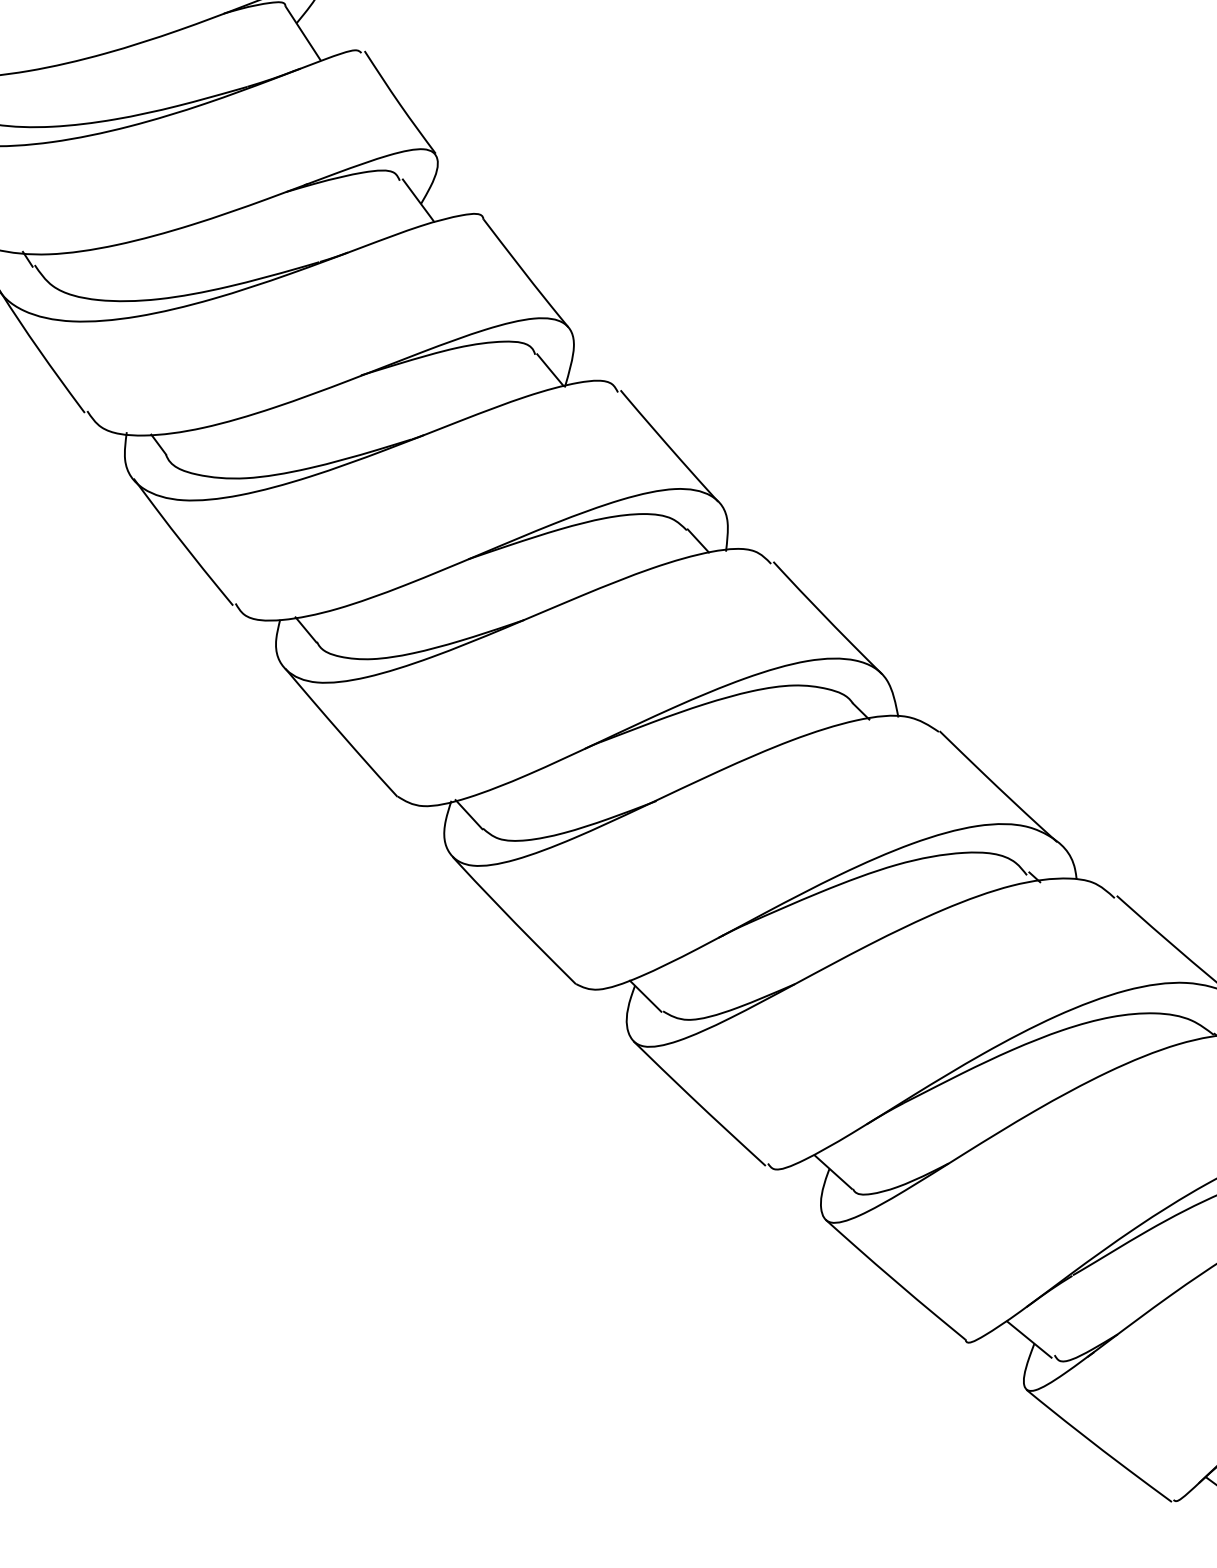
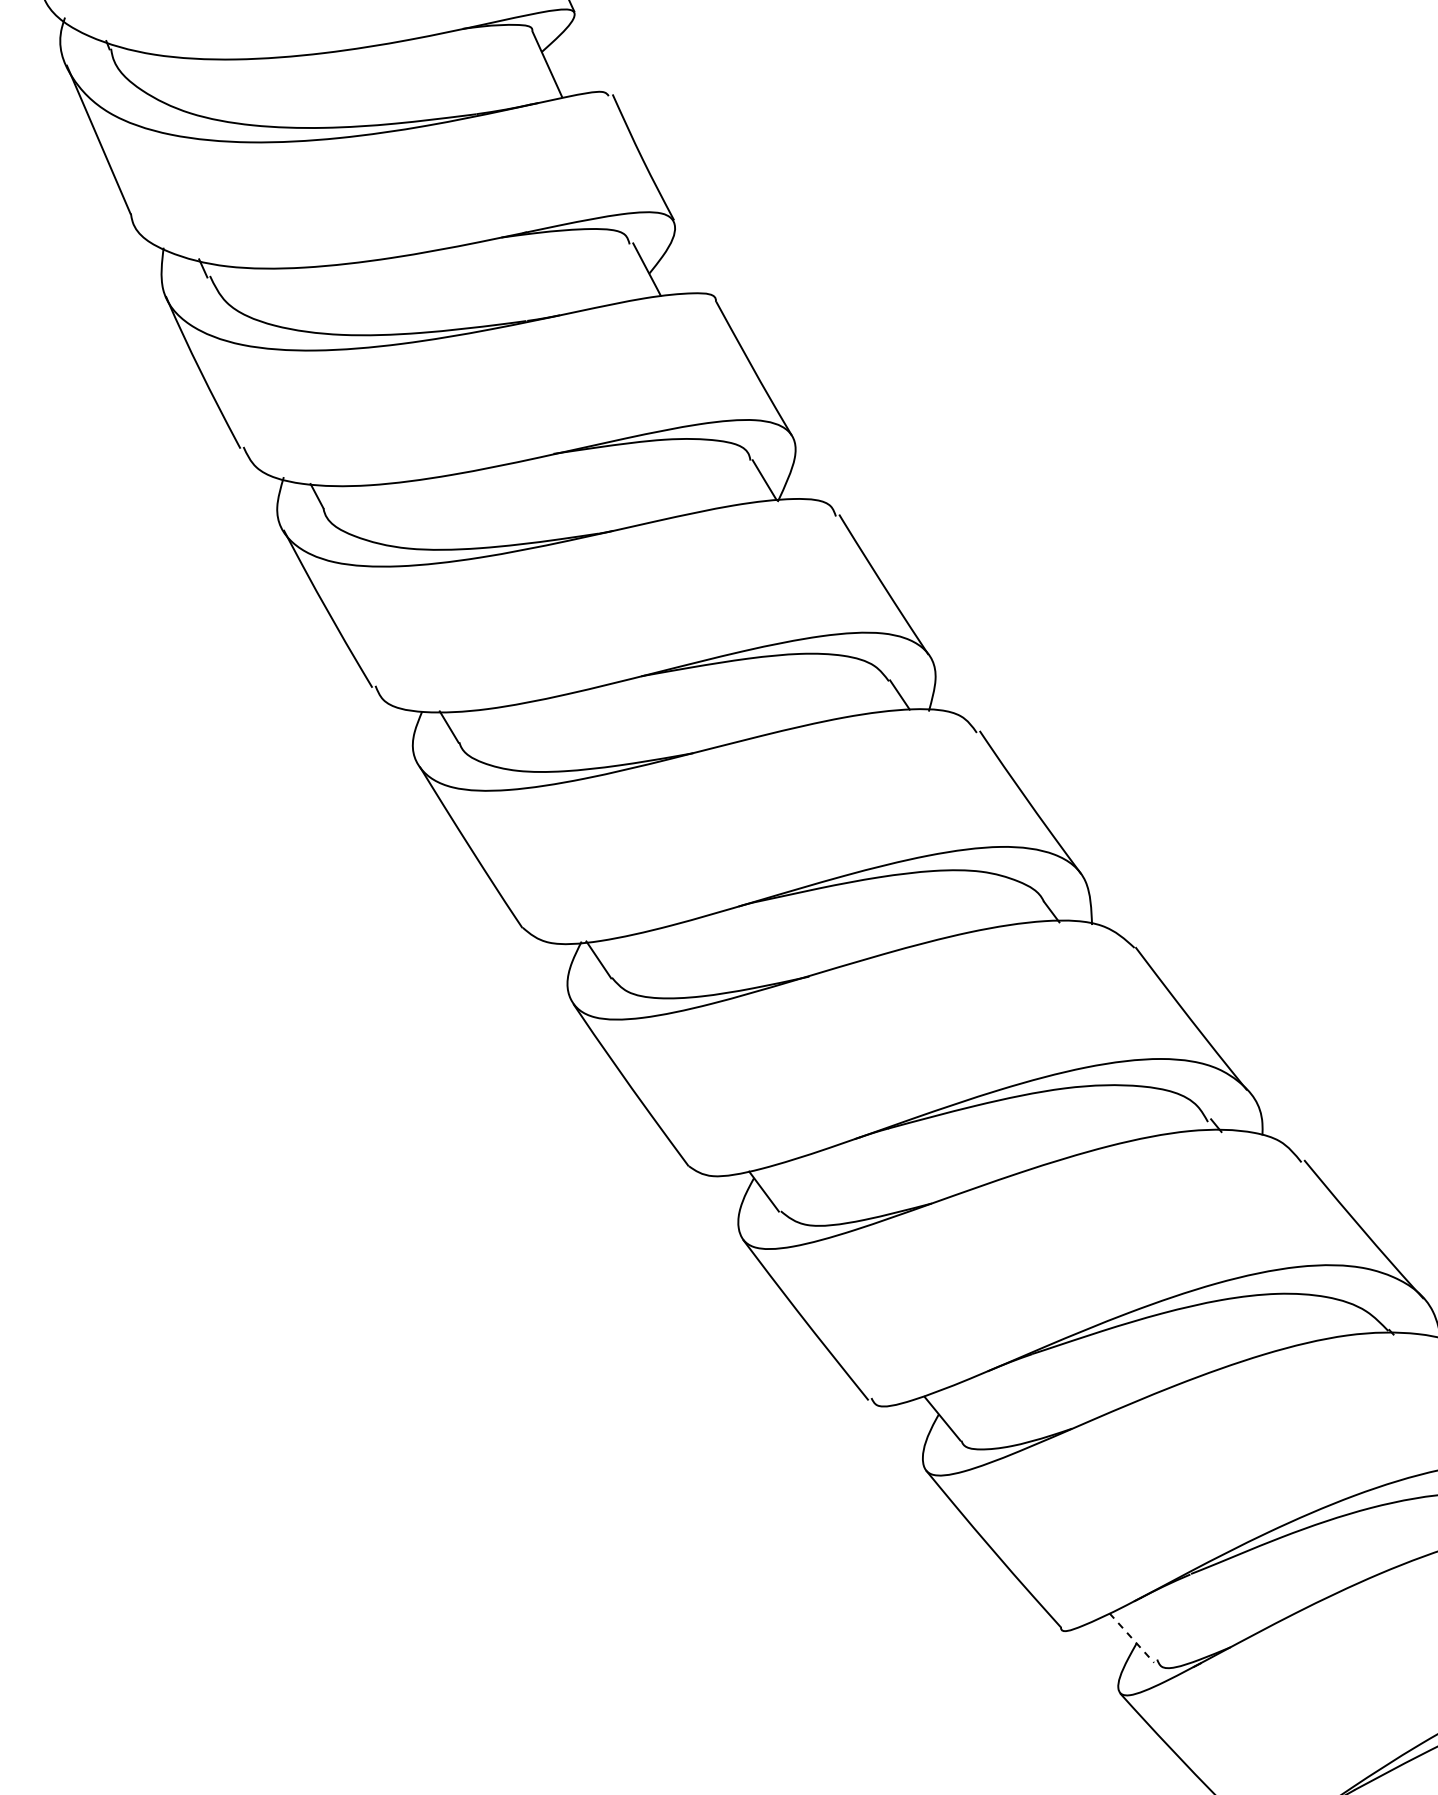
line: (1029, 1339) -> (1131, 1637), solid -> dashed

